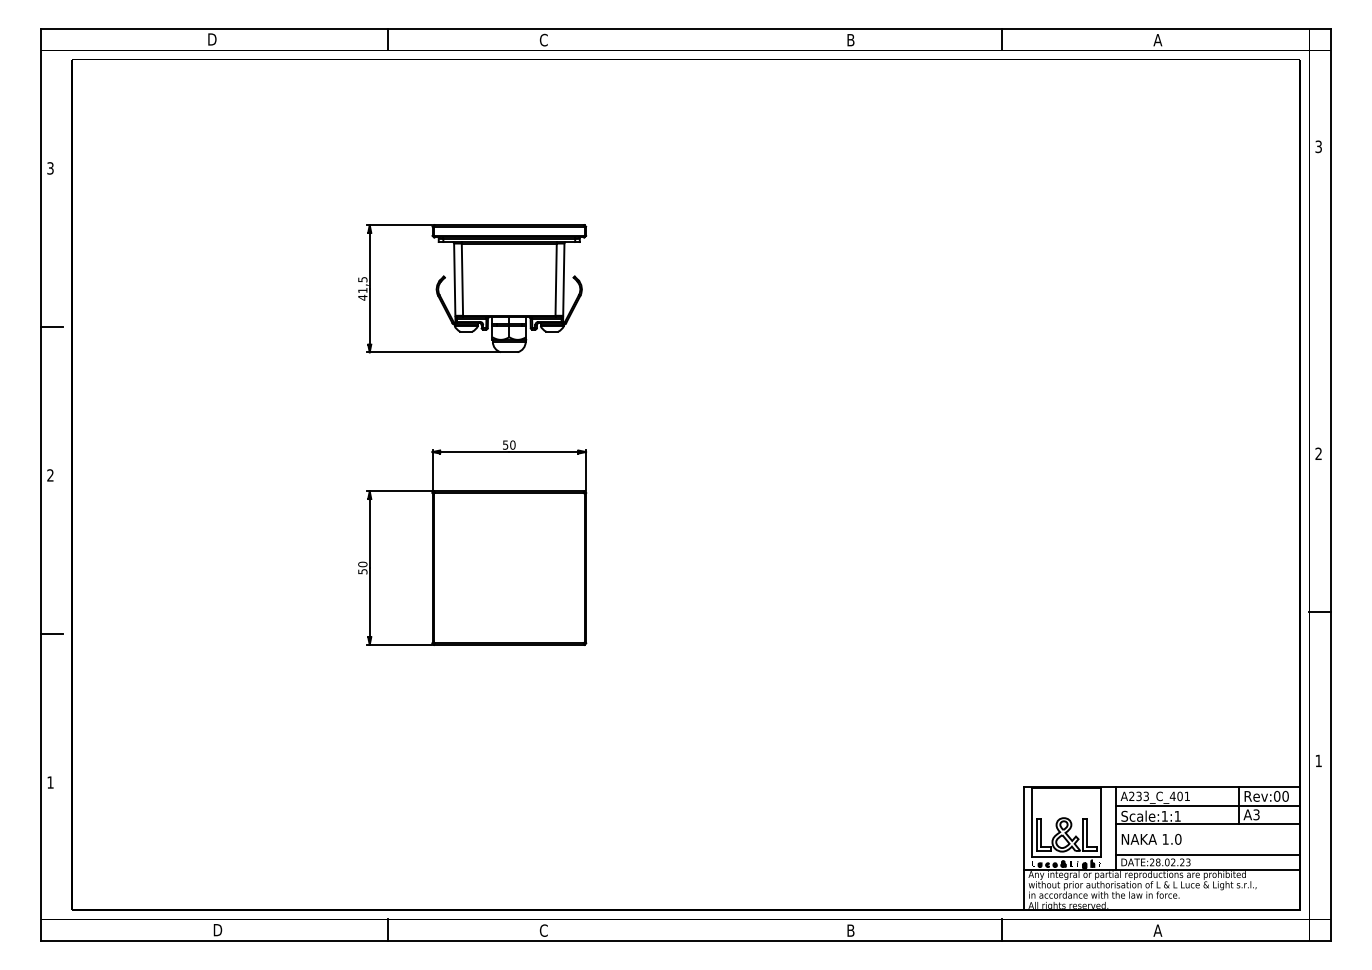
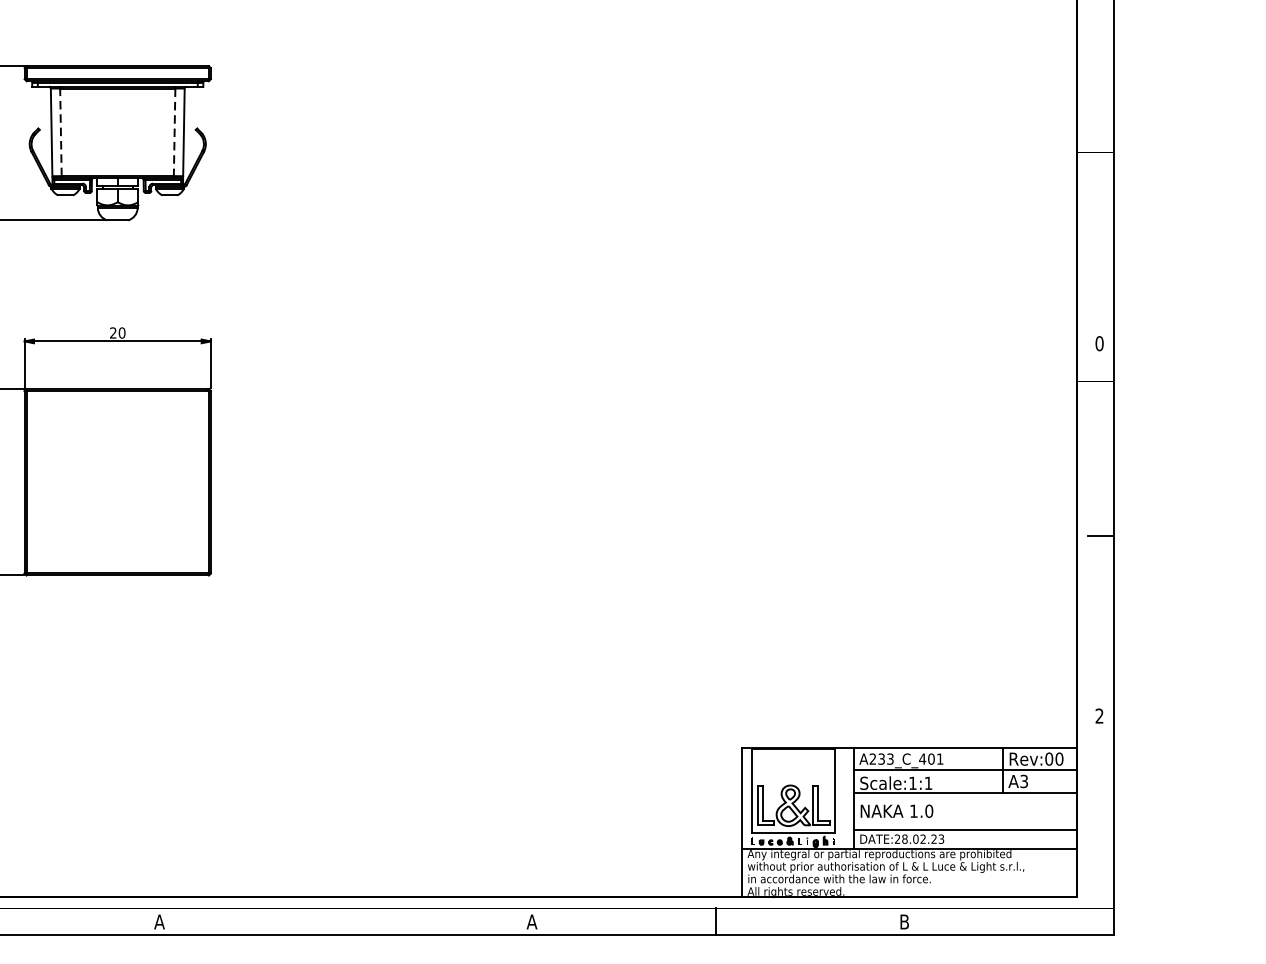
line: (462, 279) -> (61, 132), solid -> dashed
line: (556, 280) -> (175, 133), solid -> dashed
text: (505, 444) -> (113, 332), 50 -> 20
text: (1318, 453) -> (1099, 343), 2 -> 0
text: (1318, 760) -> (1099, 715), 1 -> 2
text: (543, 930) -> (159, 921), C -> A
text: (850, 930) -> (531, 921), B -> A
text: (1157, 930) -> (904, 921), A -> B

